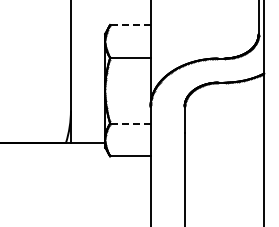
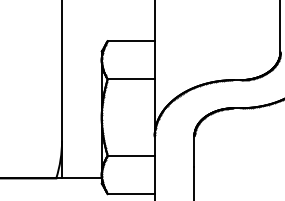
line: (129, 25) -> (130, 41), dashed -> solid
line: (129, 123) -> (130, 155), dashed -> solid

